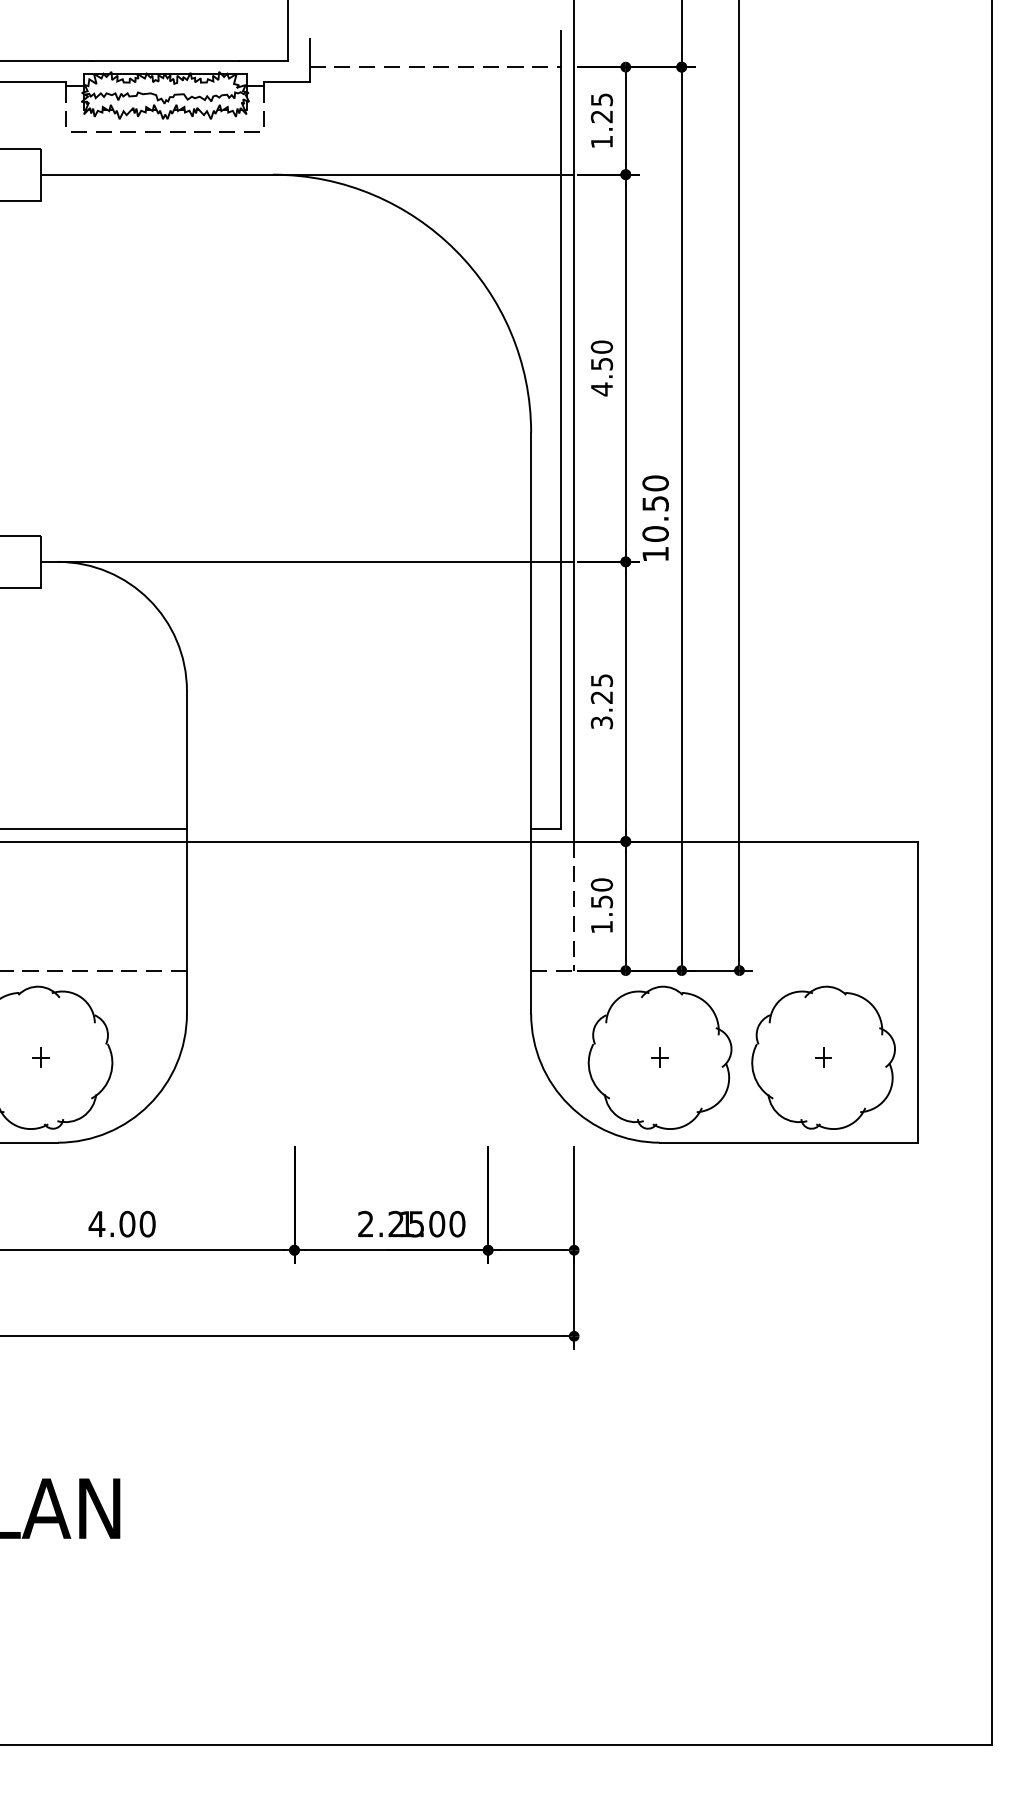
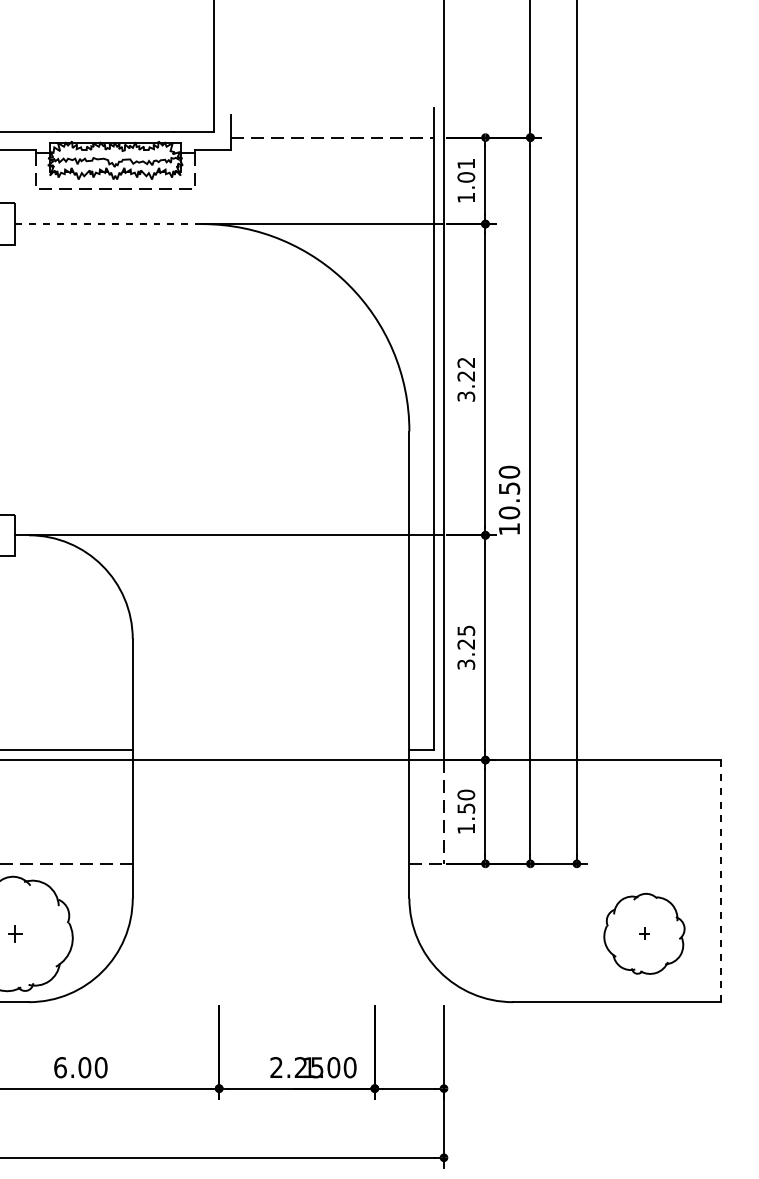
text: (601, 108) -> (465, 170), 1.25 -> 1.01
line: (157, 174) -> (109, 223), solid -> dashed
text: (601, 368) -> (465, 379), 4.50 -> 3.22
line: (918, 992) -> (720, 881), solid -> dashed
part: (659, 1057) -> (512, 933), removed
part: (823, 1057) -> (644, 933), size x0.7
text: (96, 1223) -> (60, 1067), 4.00 -> 6.00

